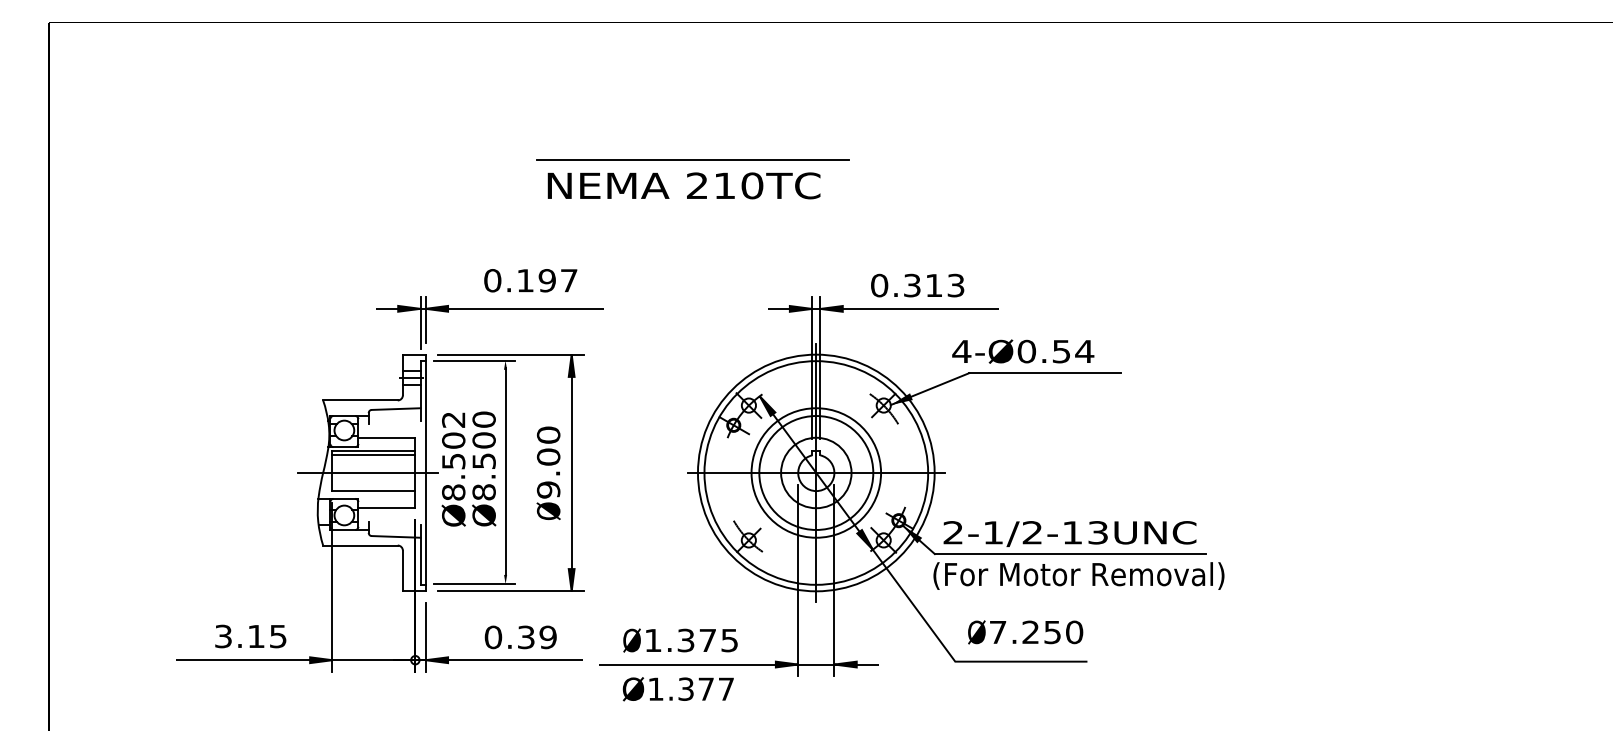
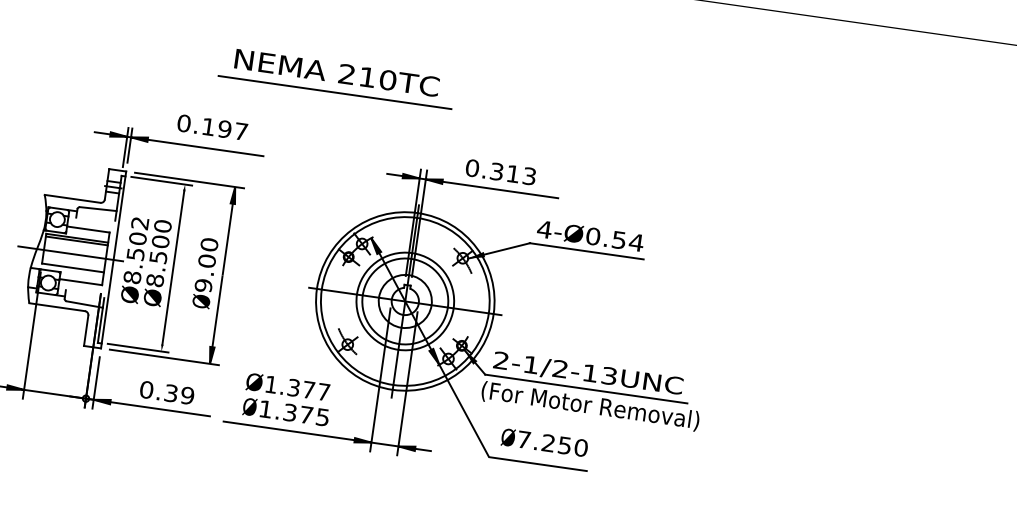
line: (692, 159) -> (334, 92), moved
text: (1023, 351) -> (590, 236), moved
text: (677, 689) -> (287, 387), moved

